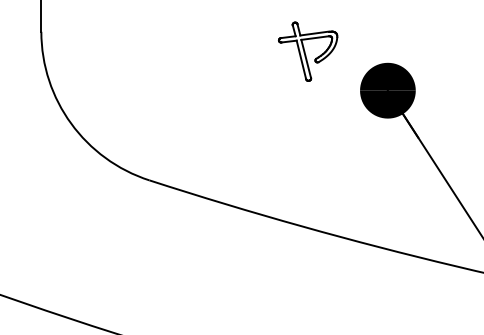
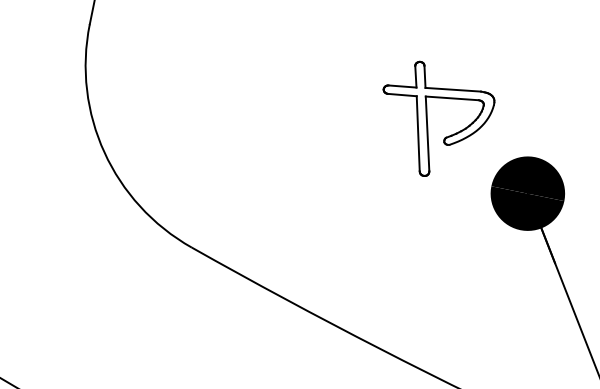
part: (307, 51) -> (433, 120), size x1.43

